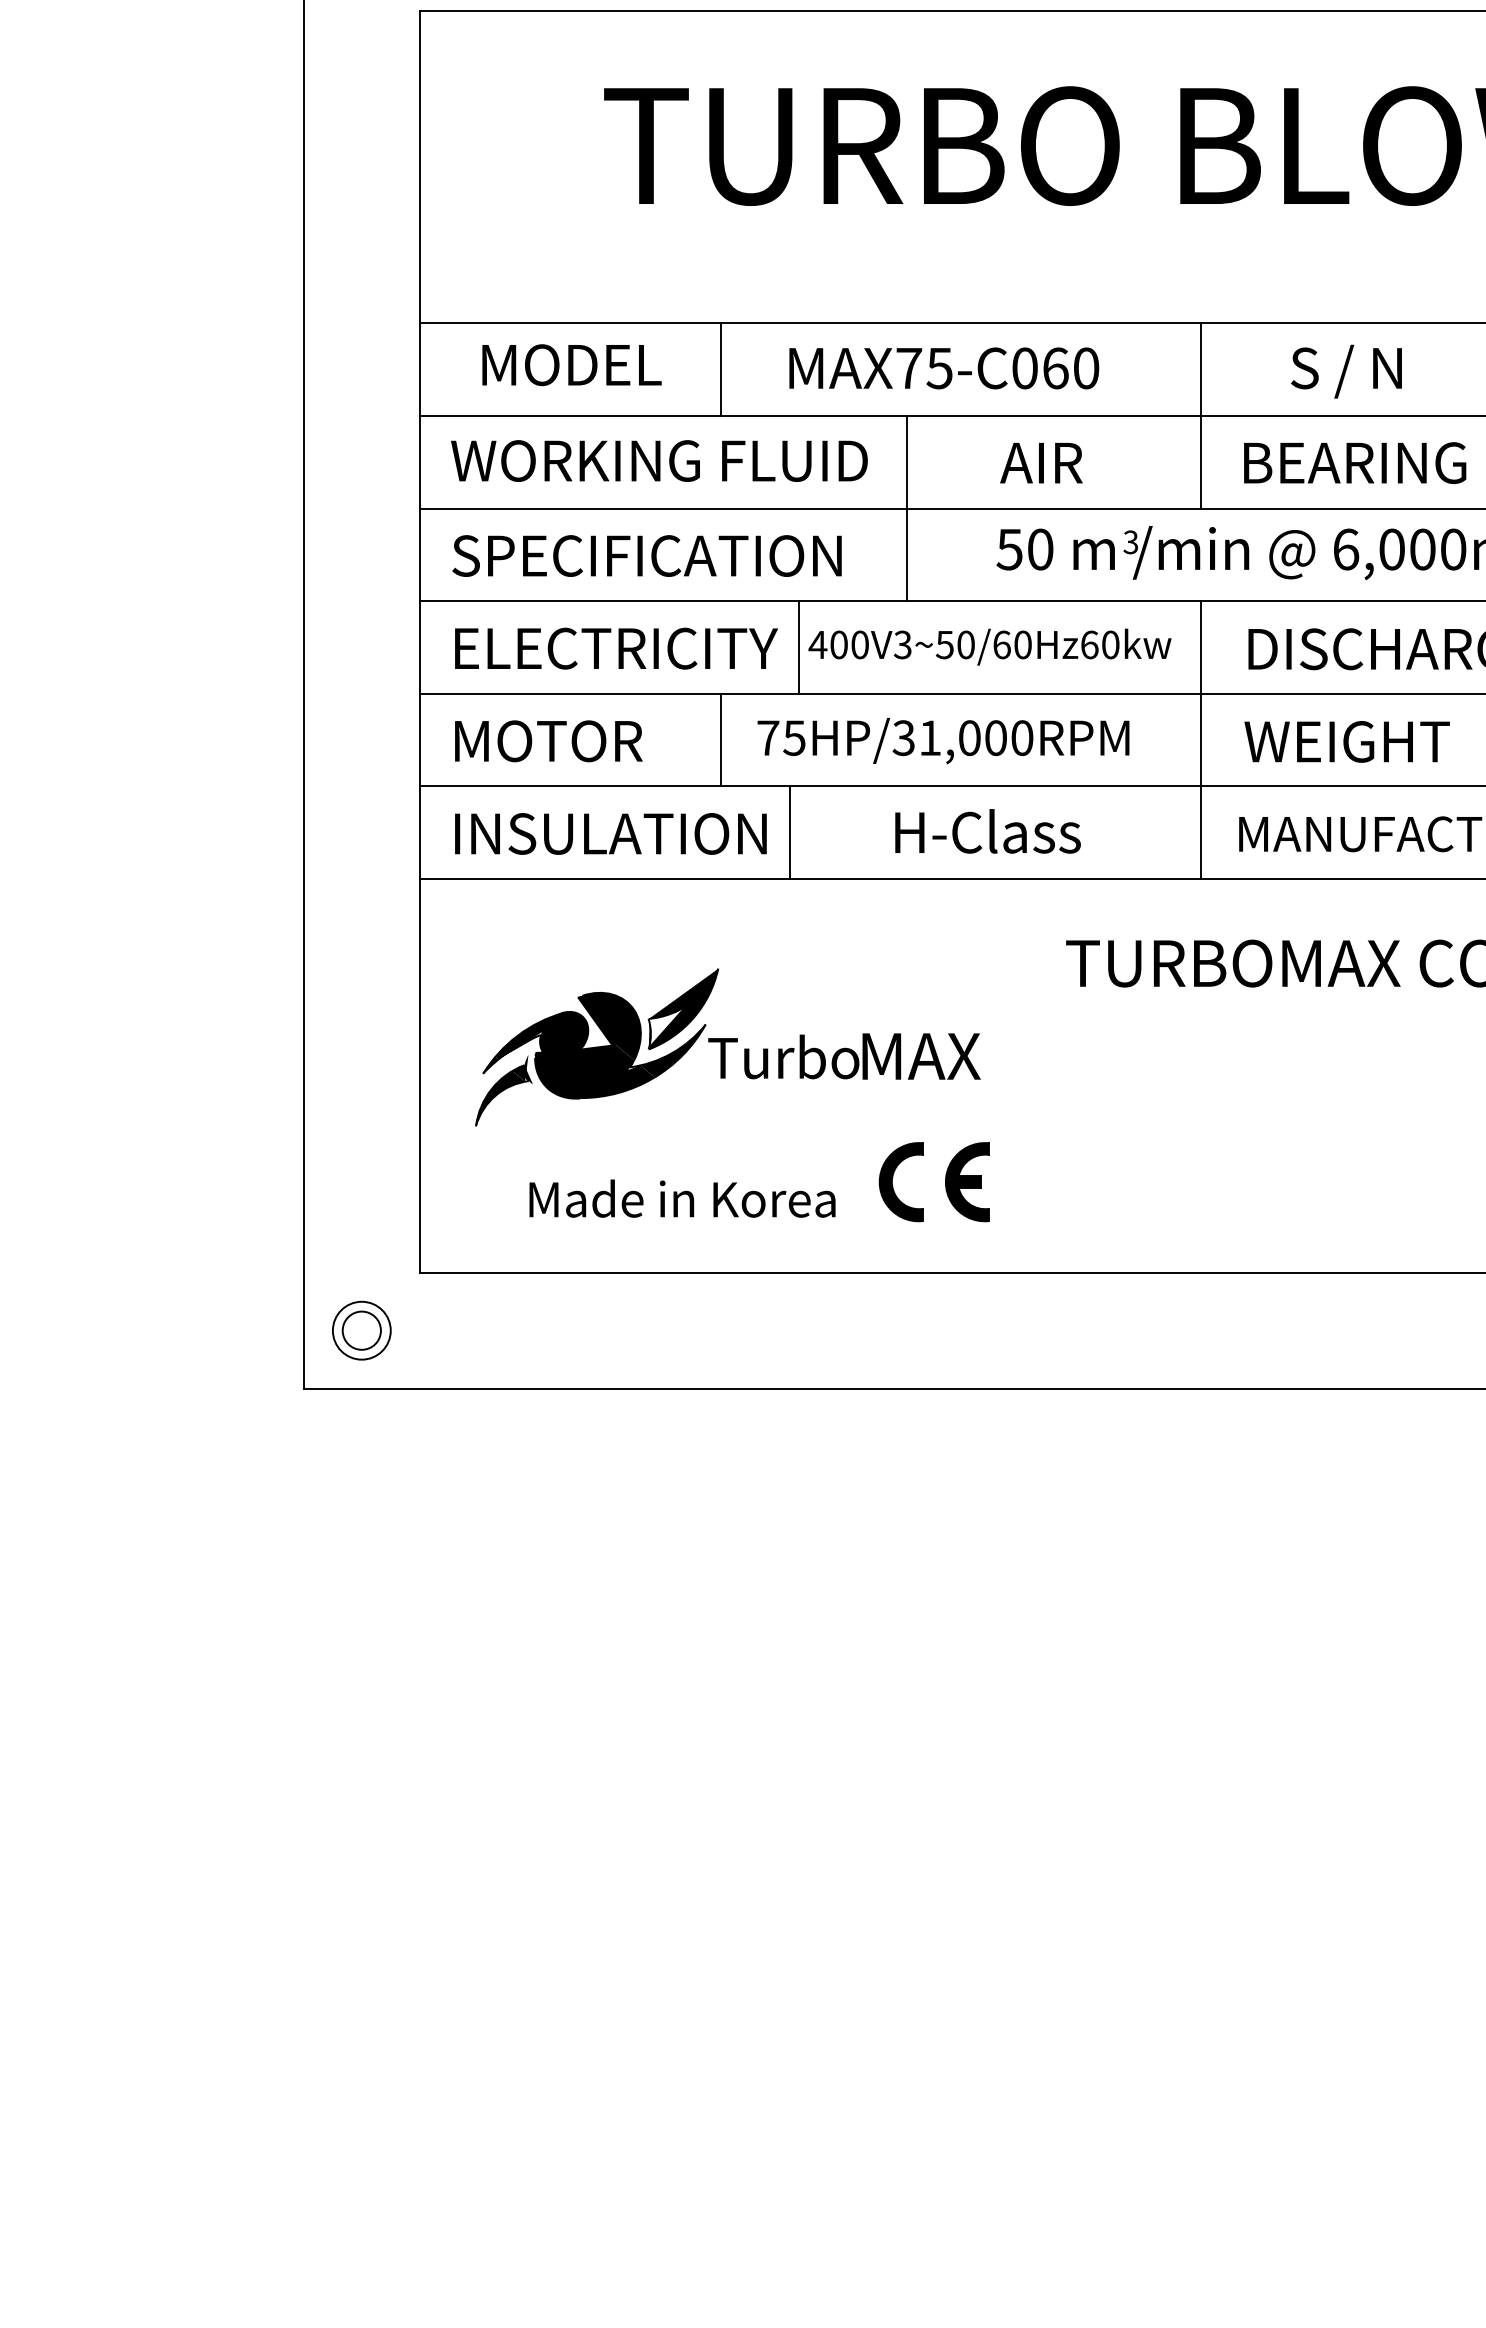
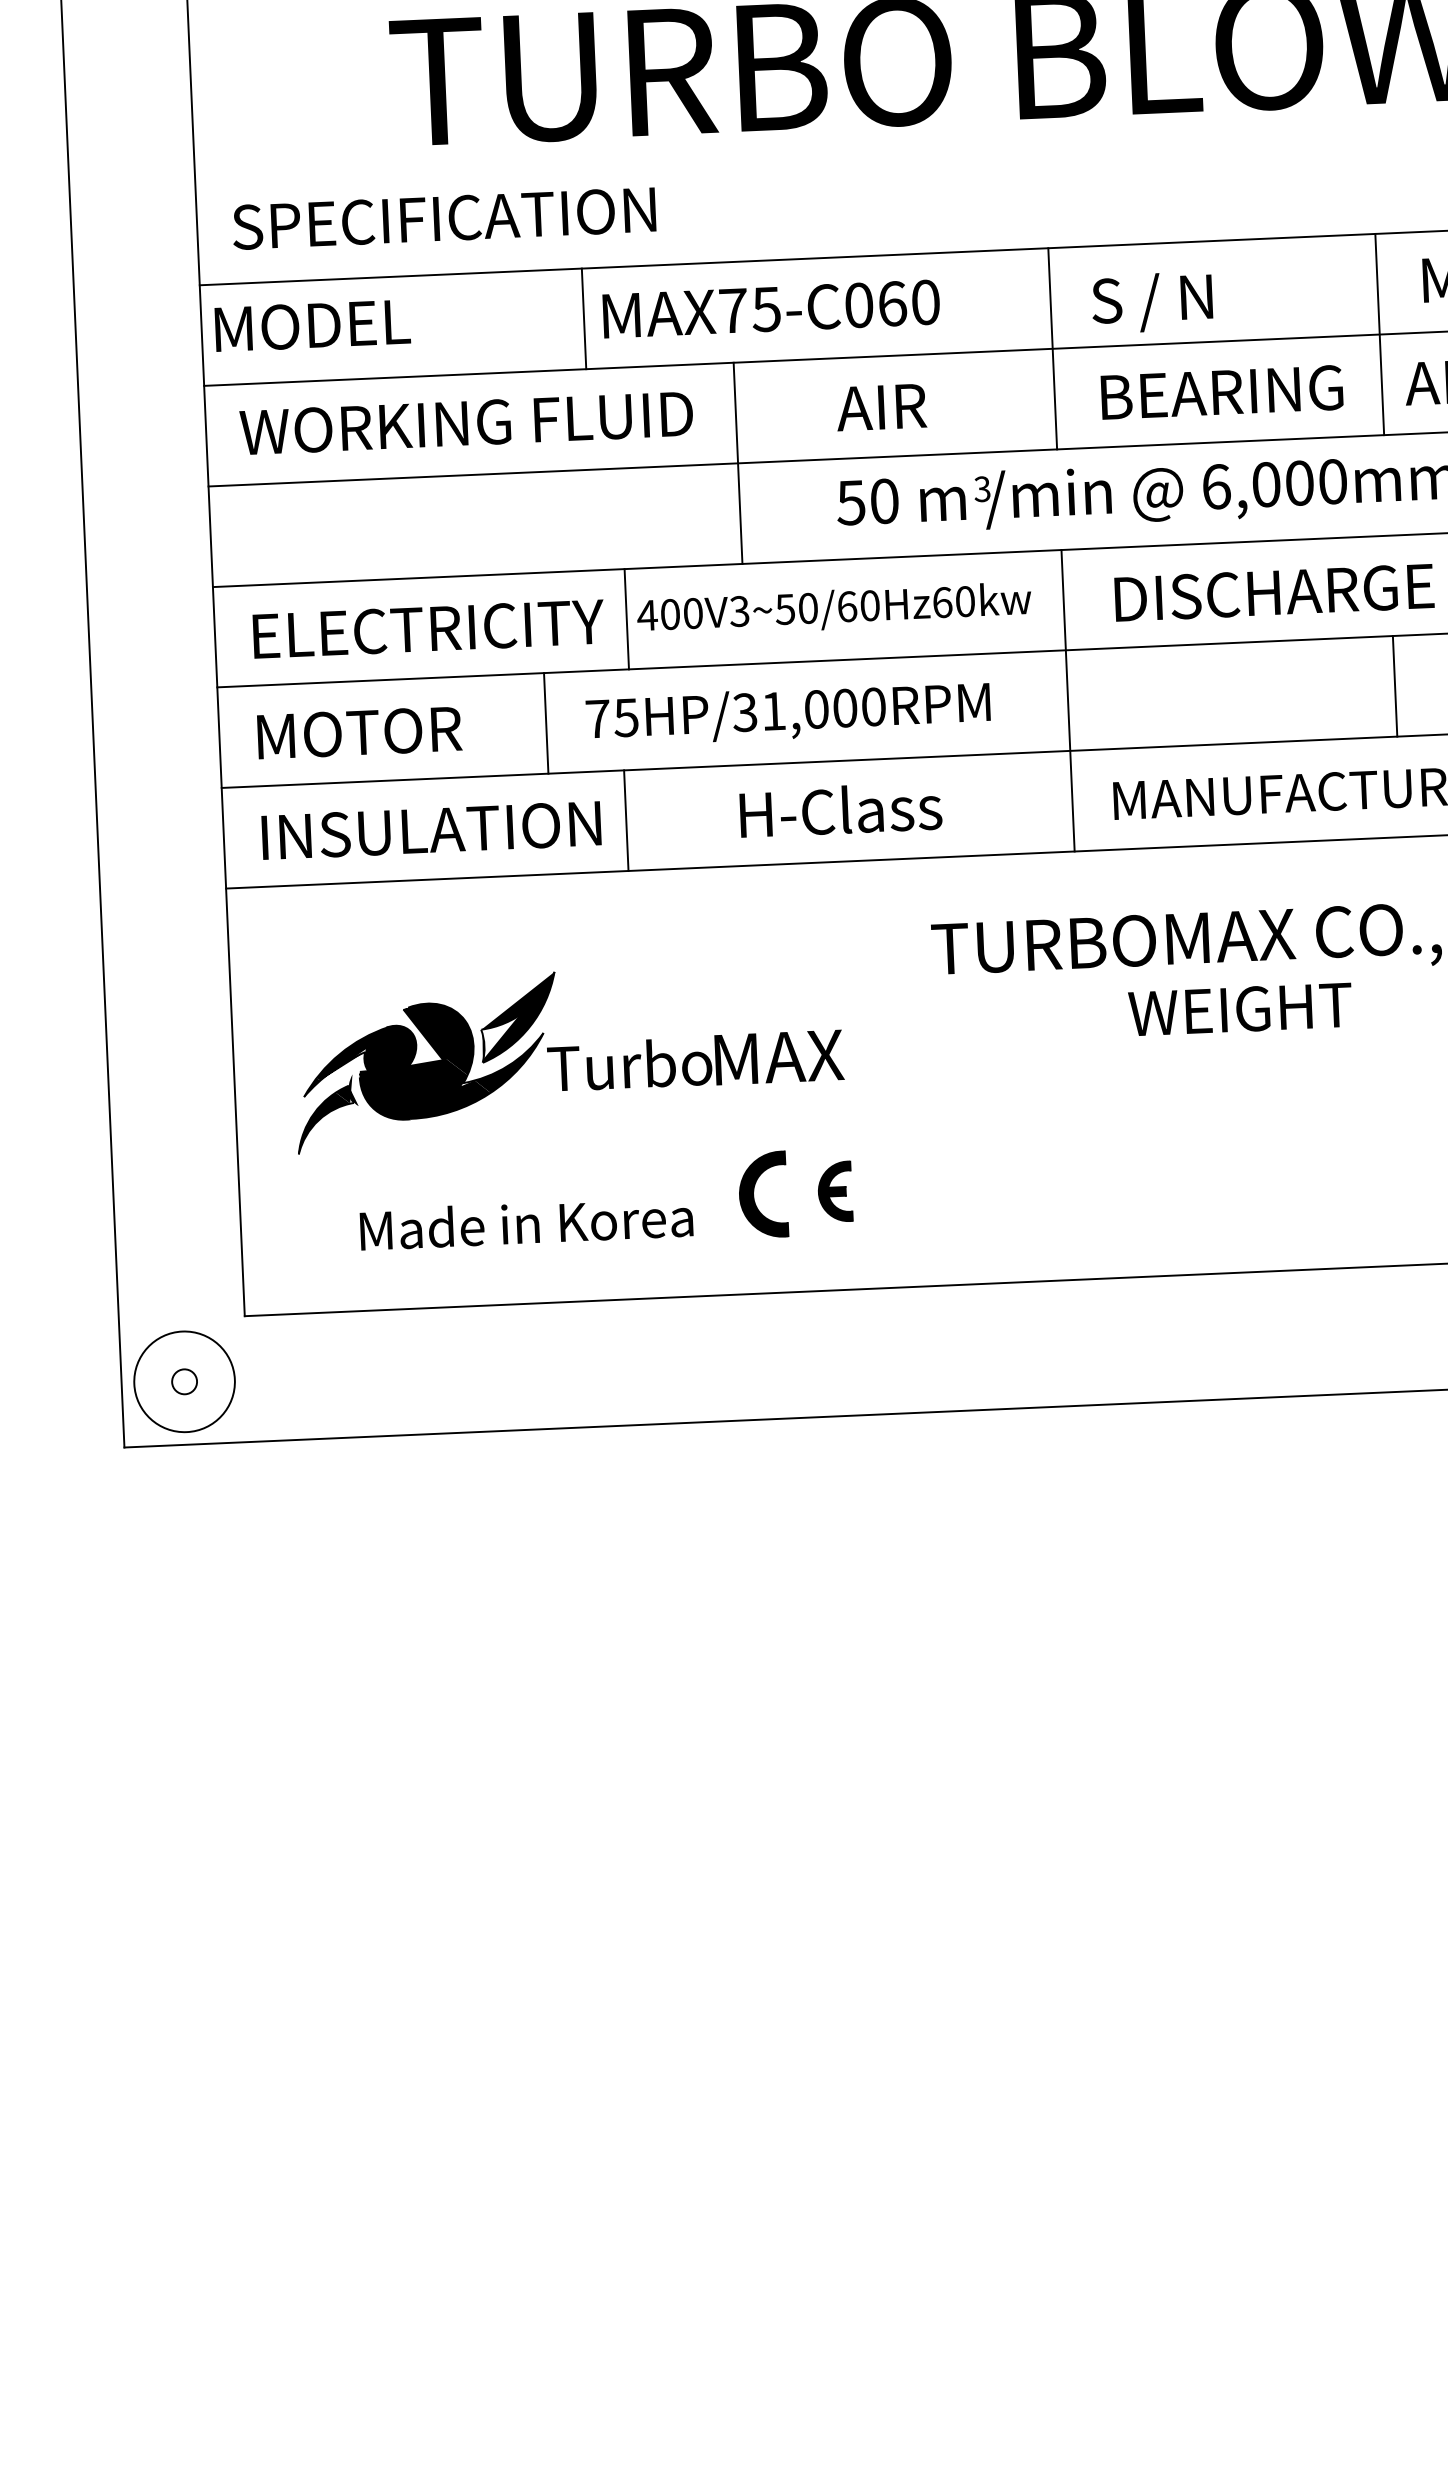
text: (571, 365) -> (312, 326), moved
line: (720, 369) -> (583, 318), moved
text: (1346, 371) -> (1152, 302), moved
text: (646, 555) -> (443, 218), moved
text: (1346, 741) -> (1239, 1009), moved
part: (967, 1182) -> (835, 1192), size x0.7
circle: (361, 1330) -> (184, 1381), size x0.6
circle: (361, 1330) -> (184, 1381), size x1.6

